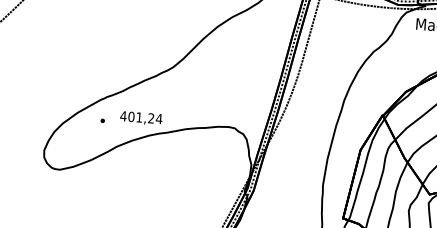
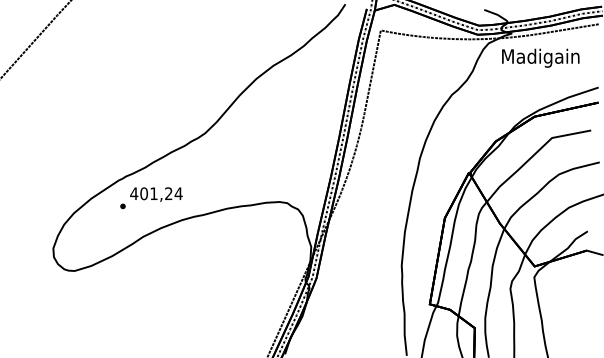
text: (141, 118) -> (156, 194), moved

